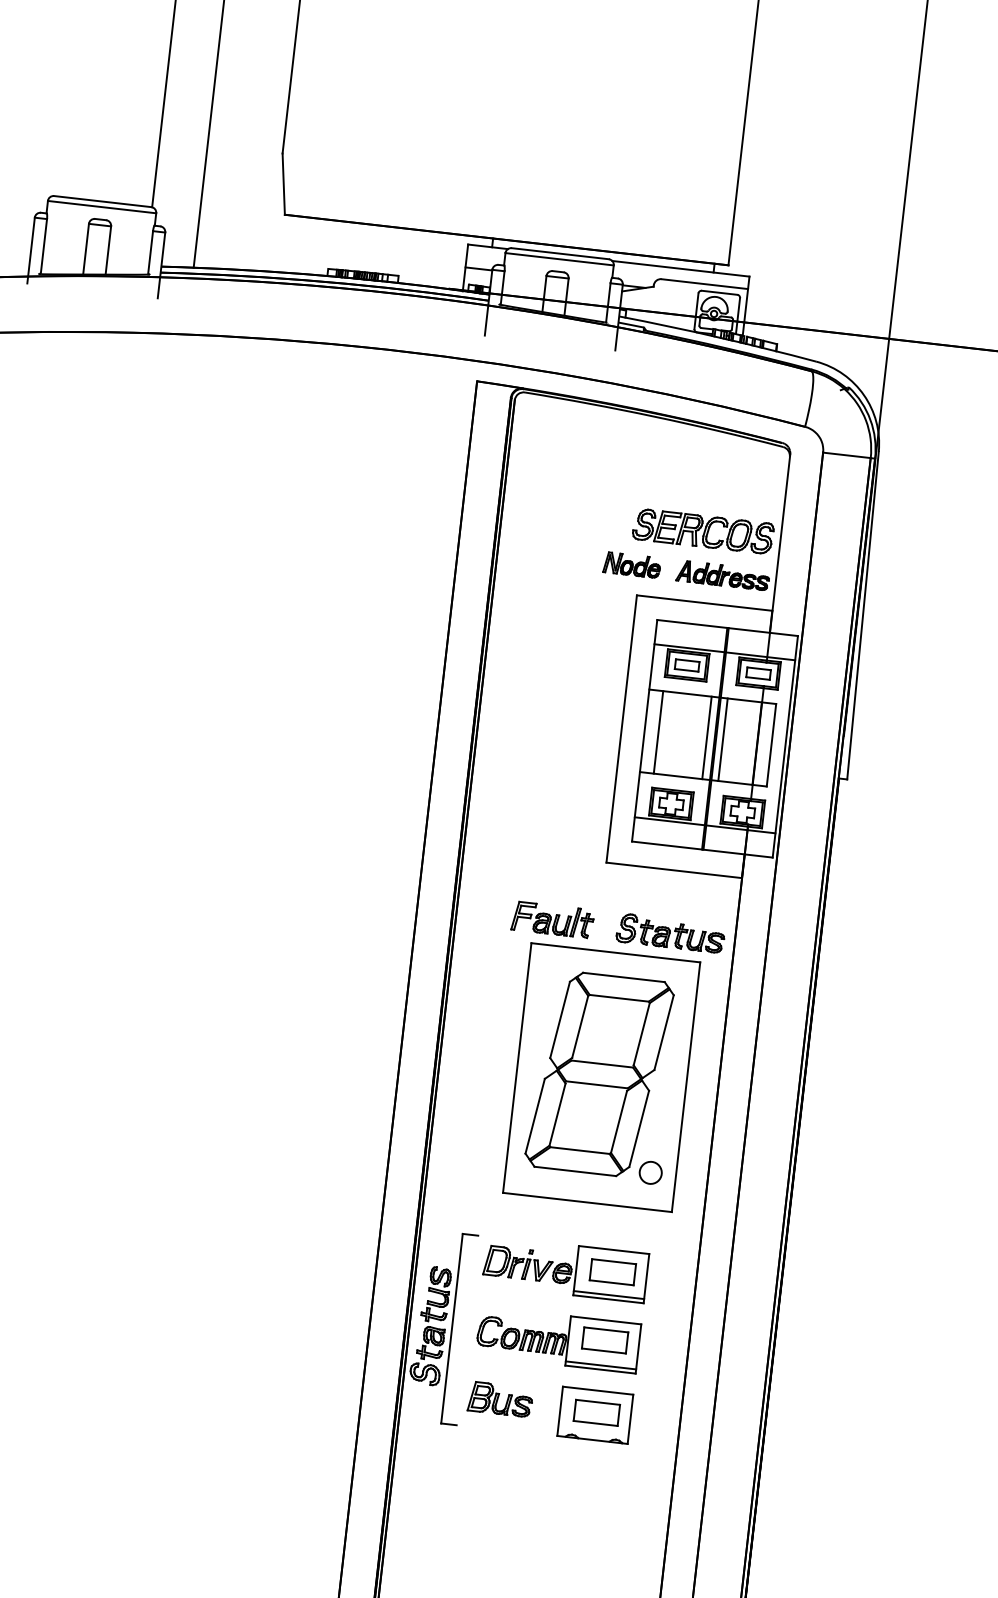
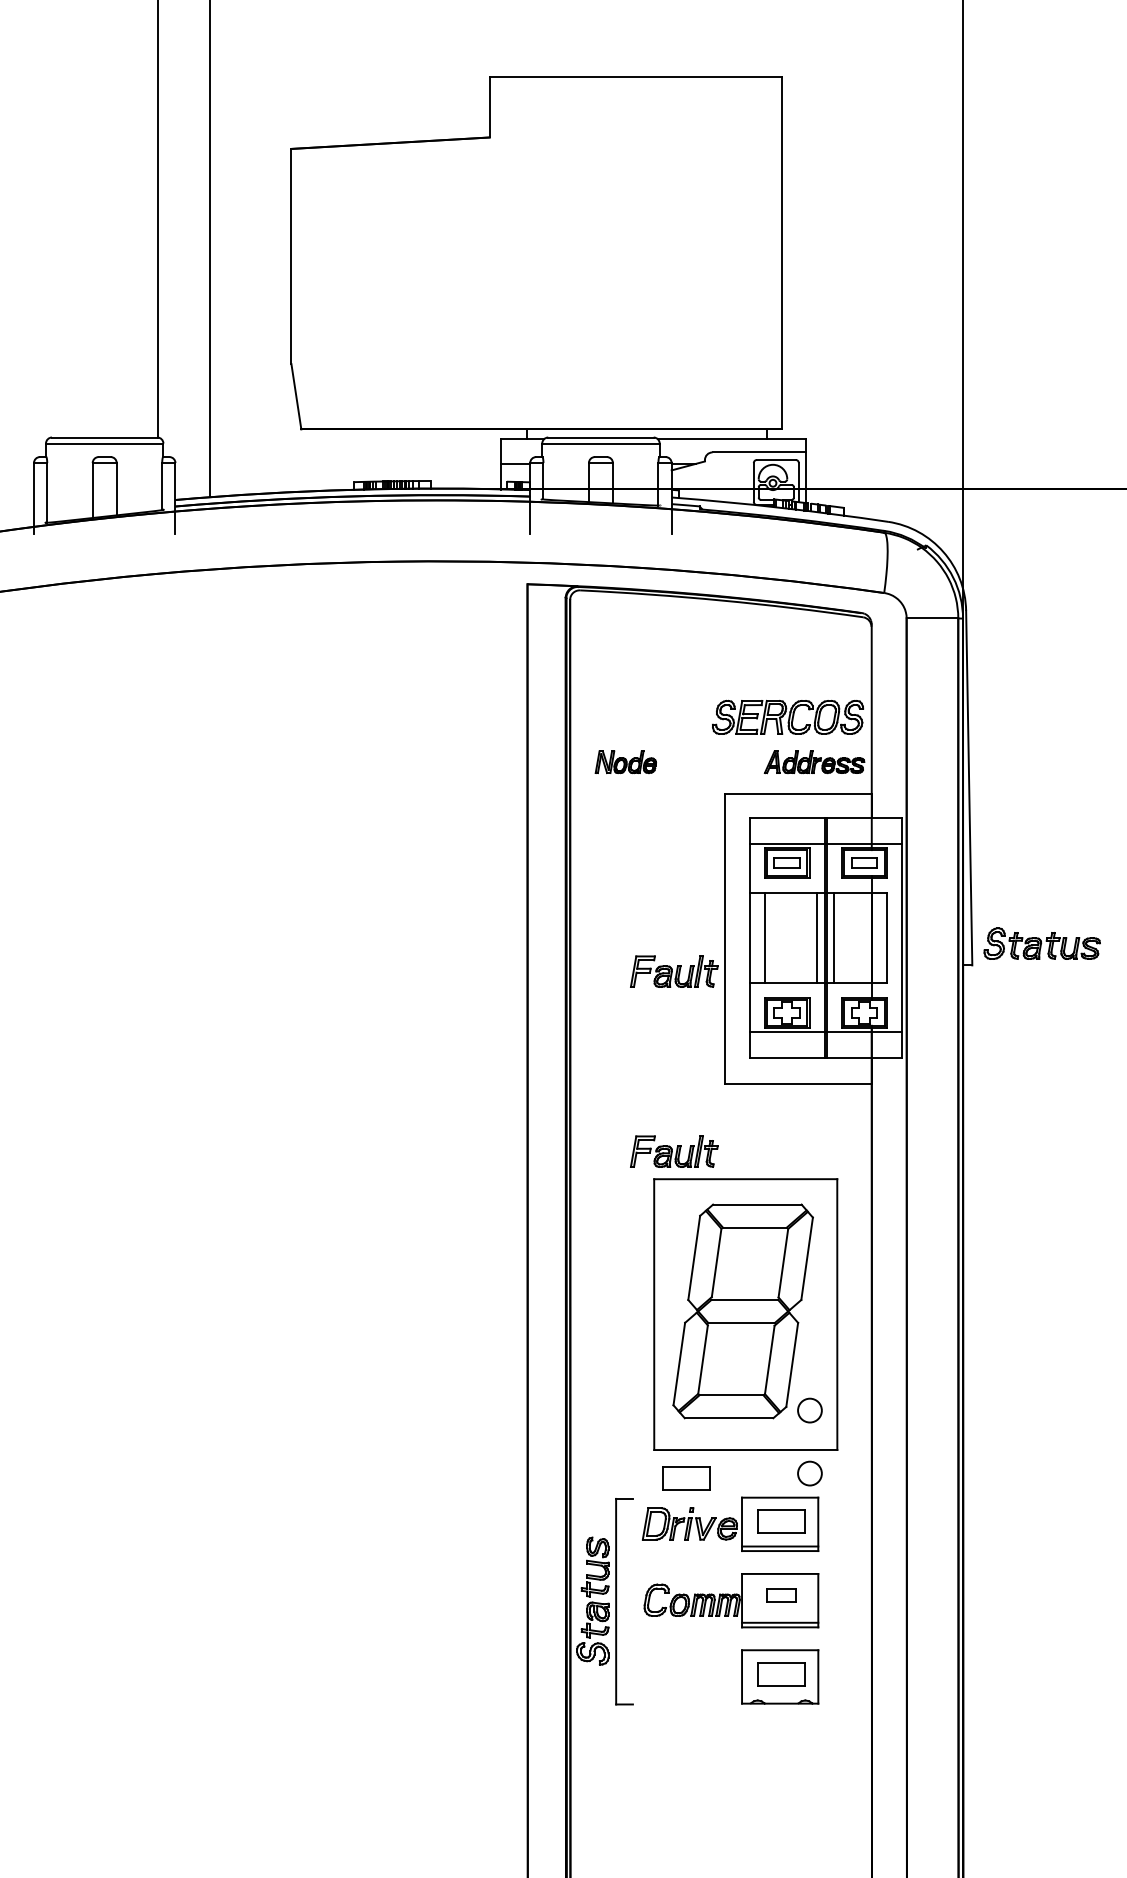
part: (631, 565) -> (625, 762), moved
part: (571, 753) -> (674, 971), added
part: (670, 933) -> (1041, 943), moved
part: (529, 1222) -> (686, 1478), added
circle: (643, 1230) -> (809, 1473), added
part: (605, 1340) -> (781, 1595), size x0.6
part: (500, 1399) -> (676, 1671), removed

